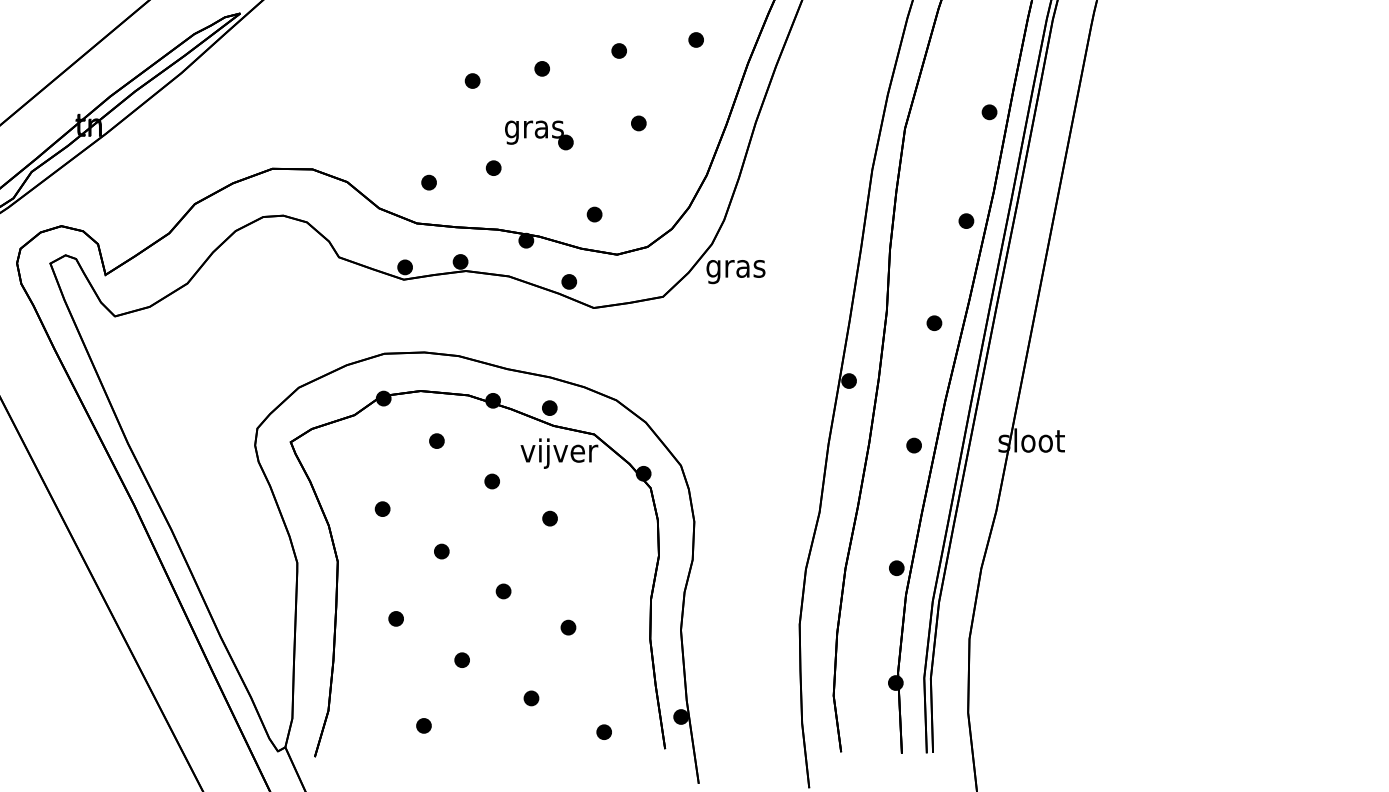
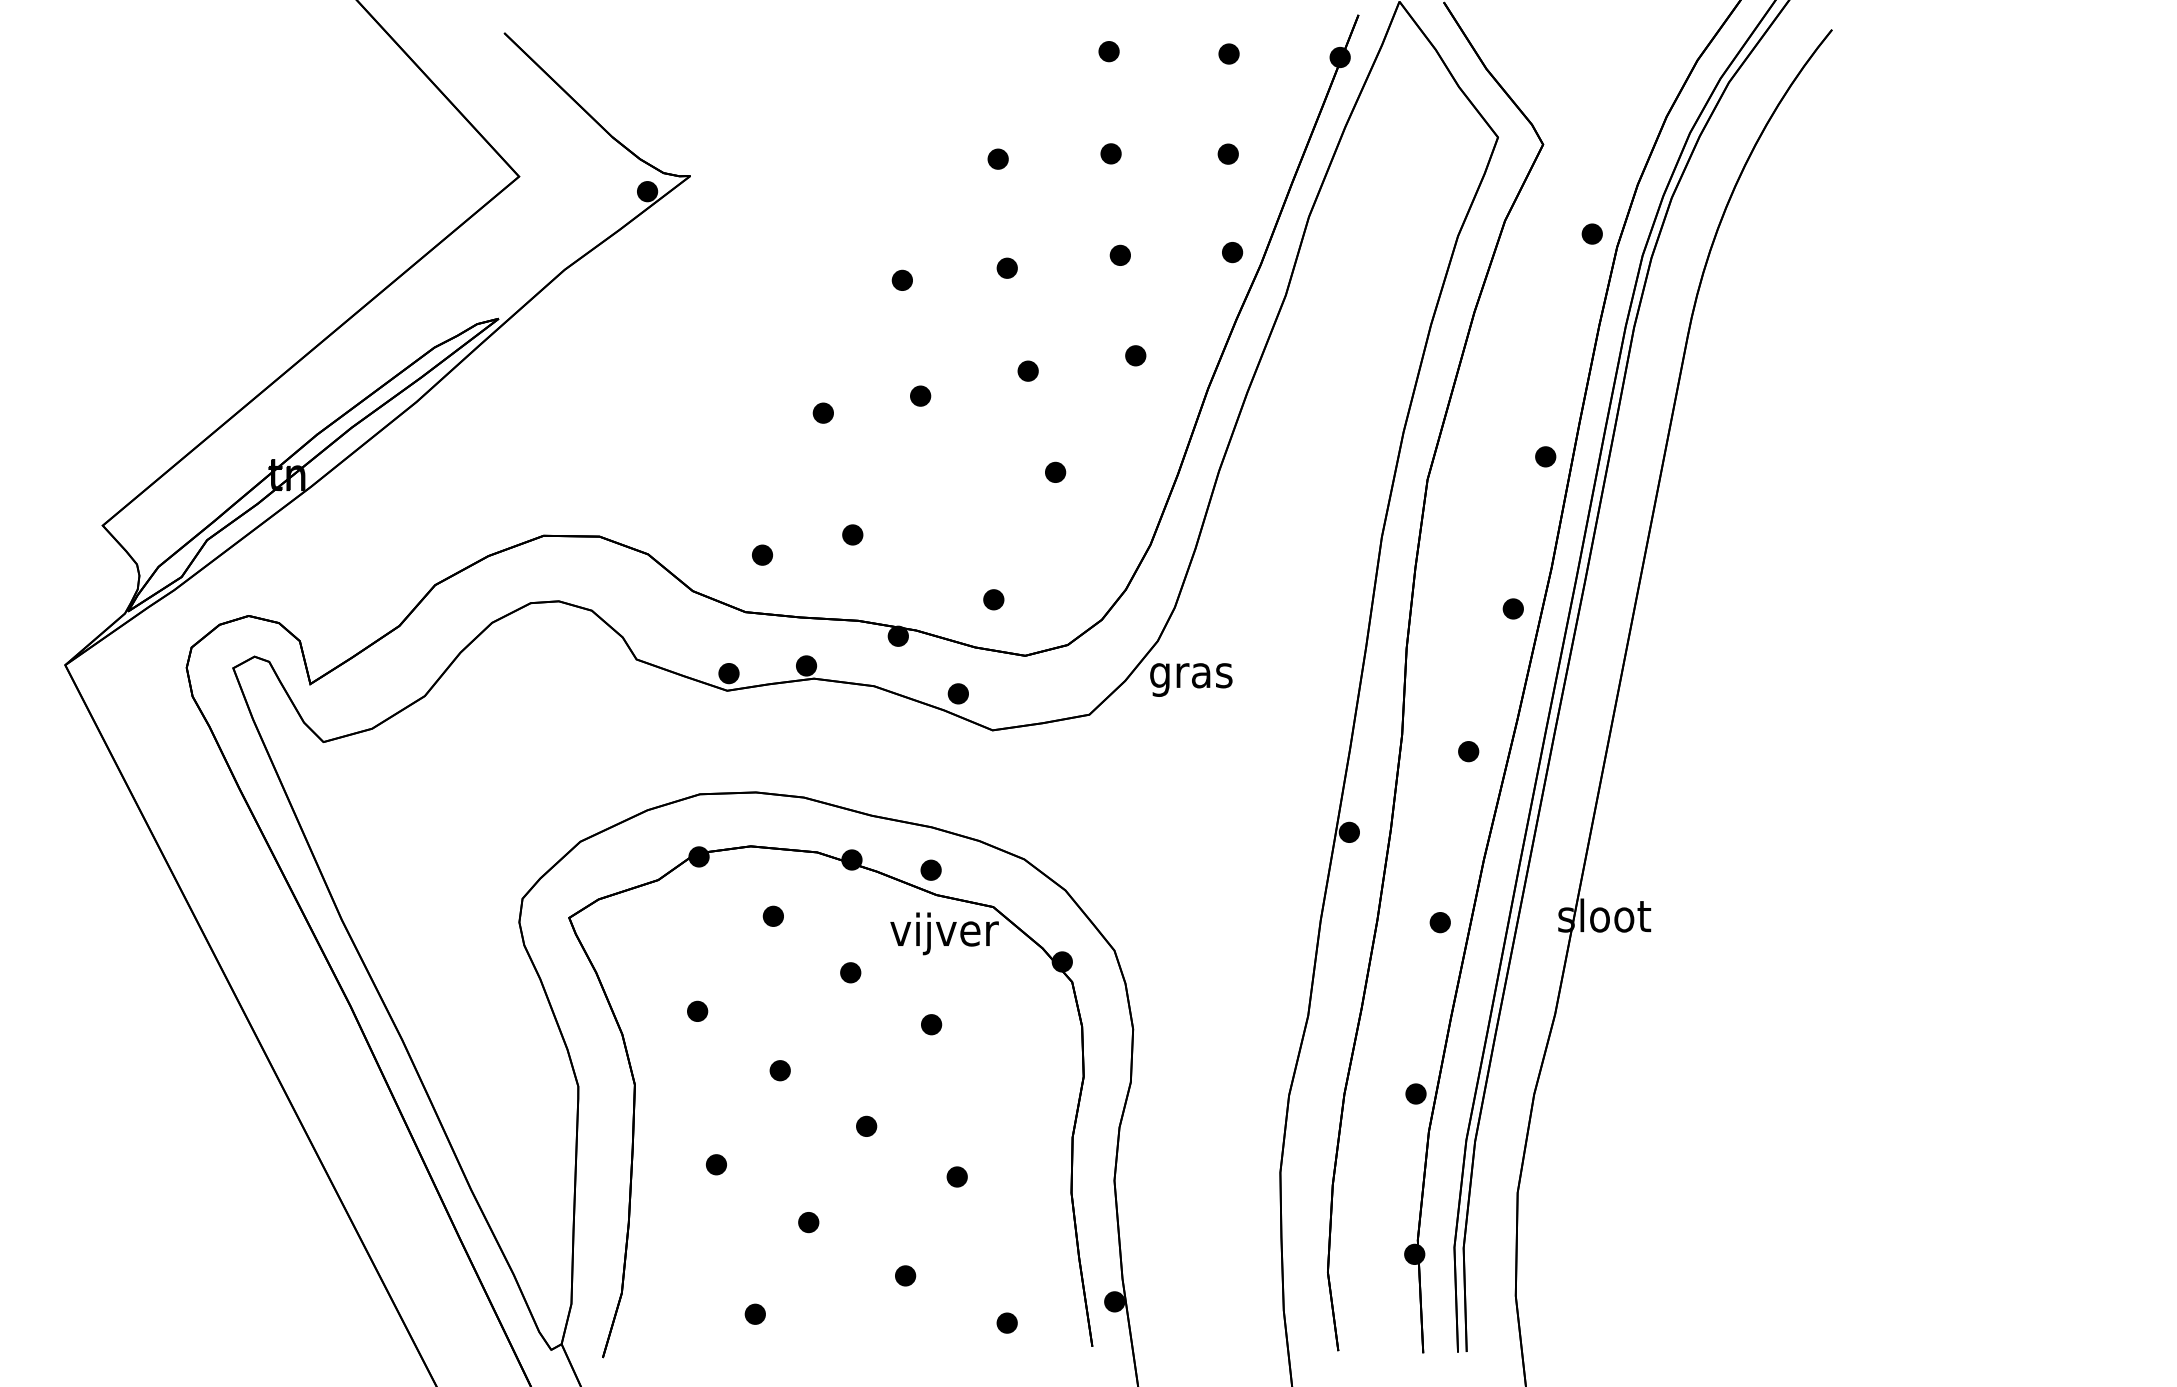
part: (539, 134) -> (916, 488), removed

